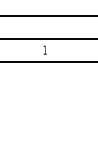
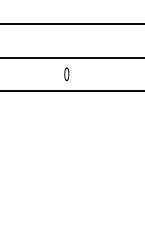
text: (44, 49) -> (65, 73), 1 -> 0

